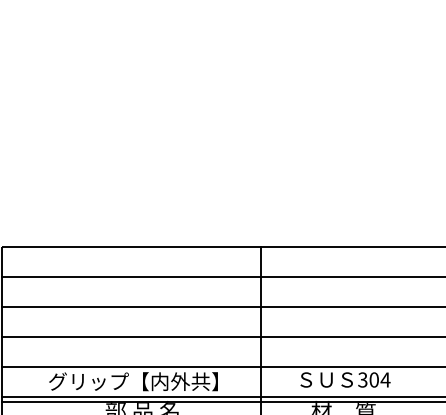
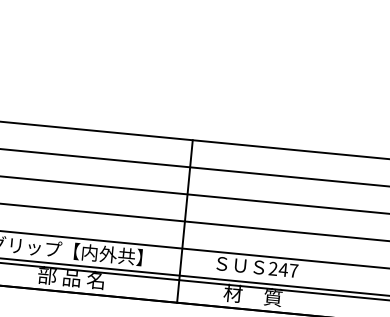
text: (374, 379) -> (283, 269), 304 -> 247

